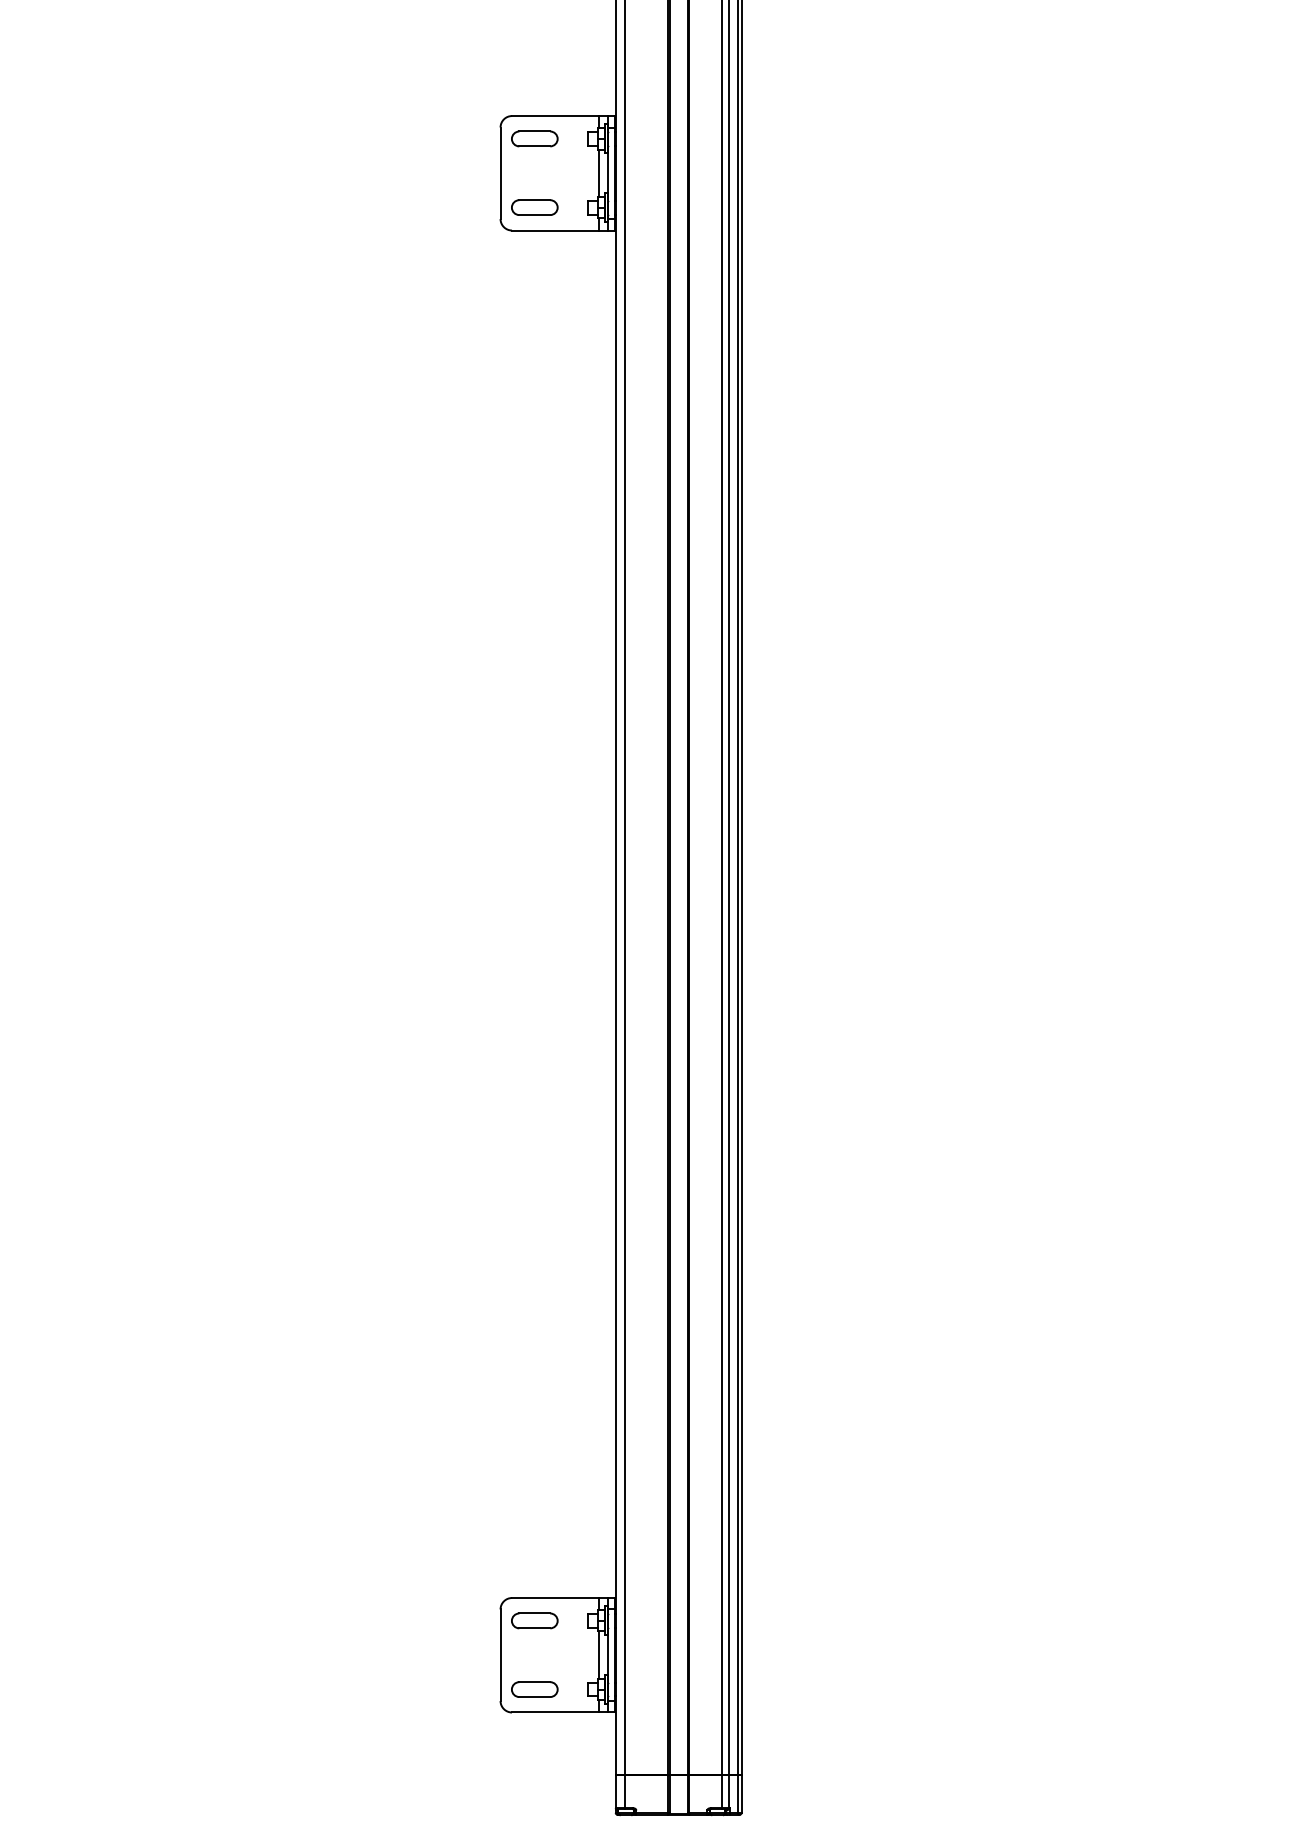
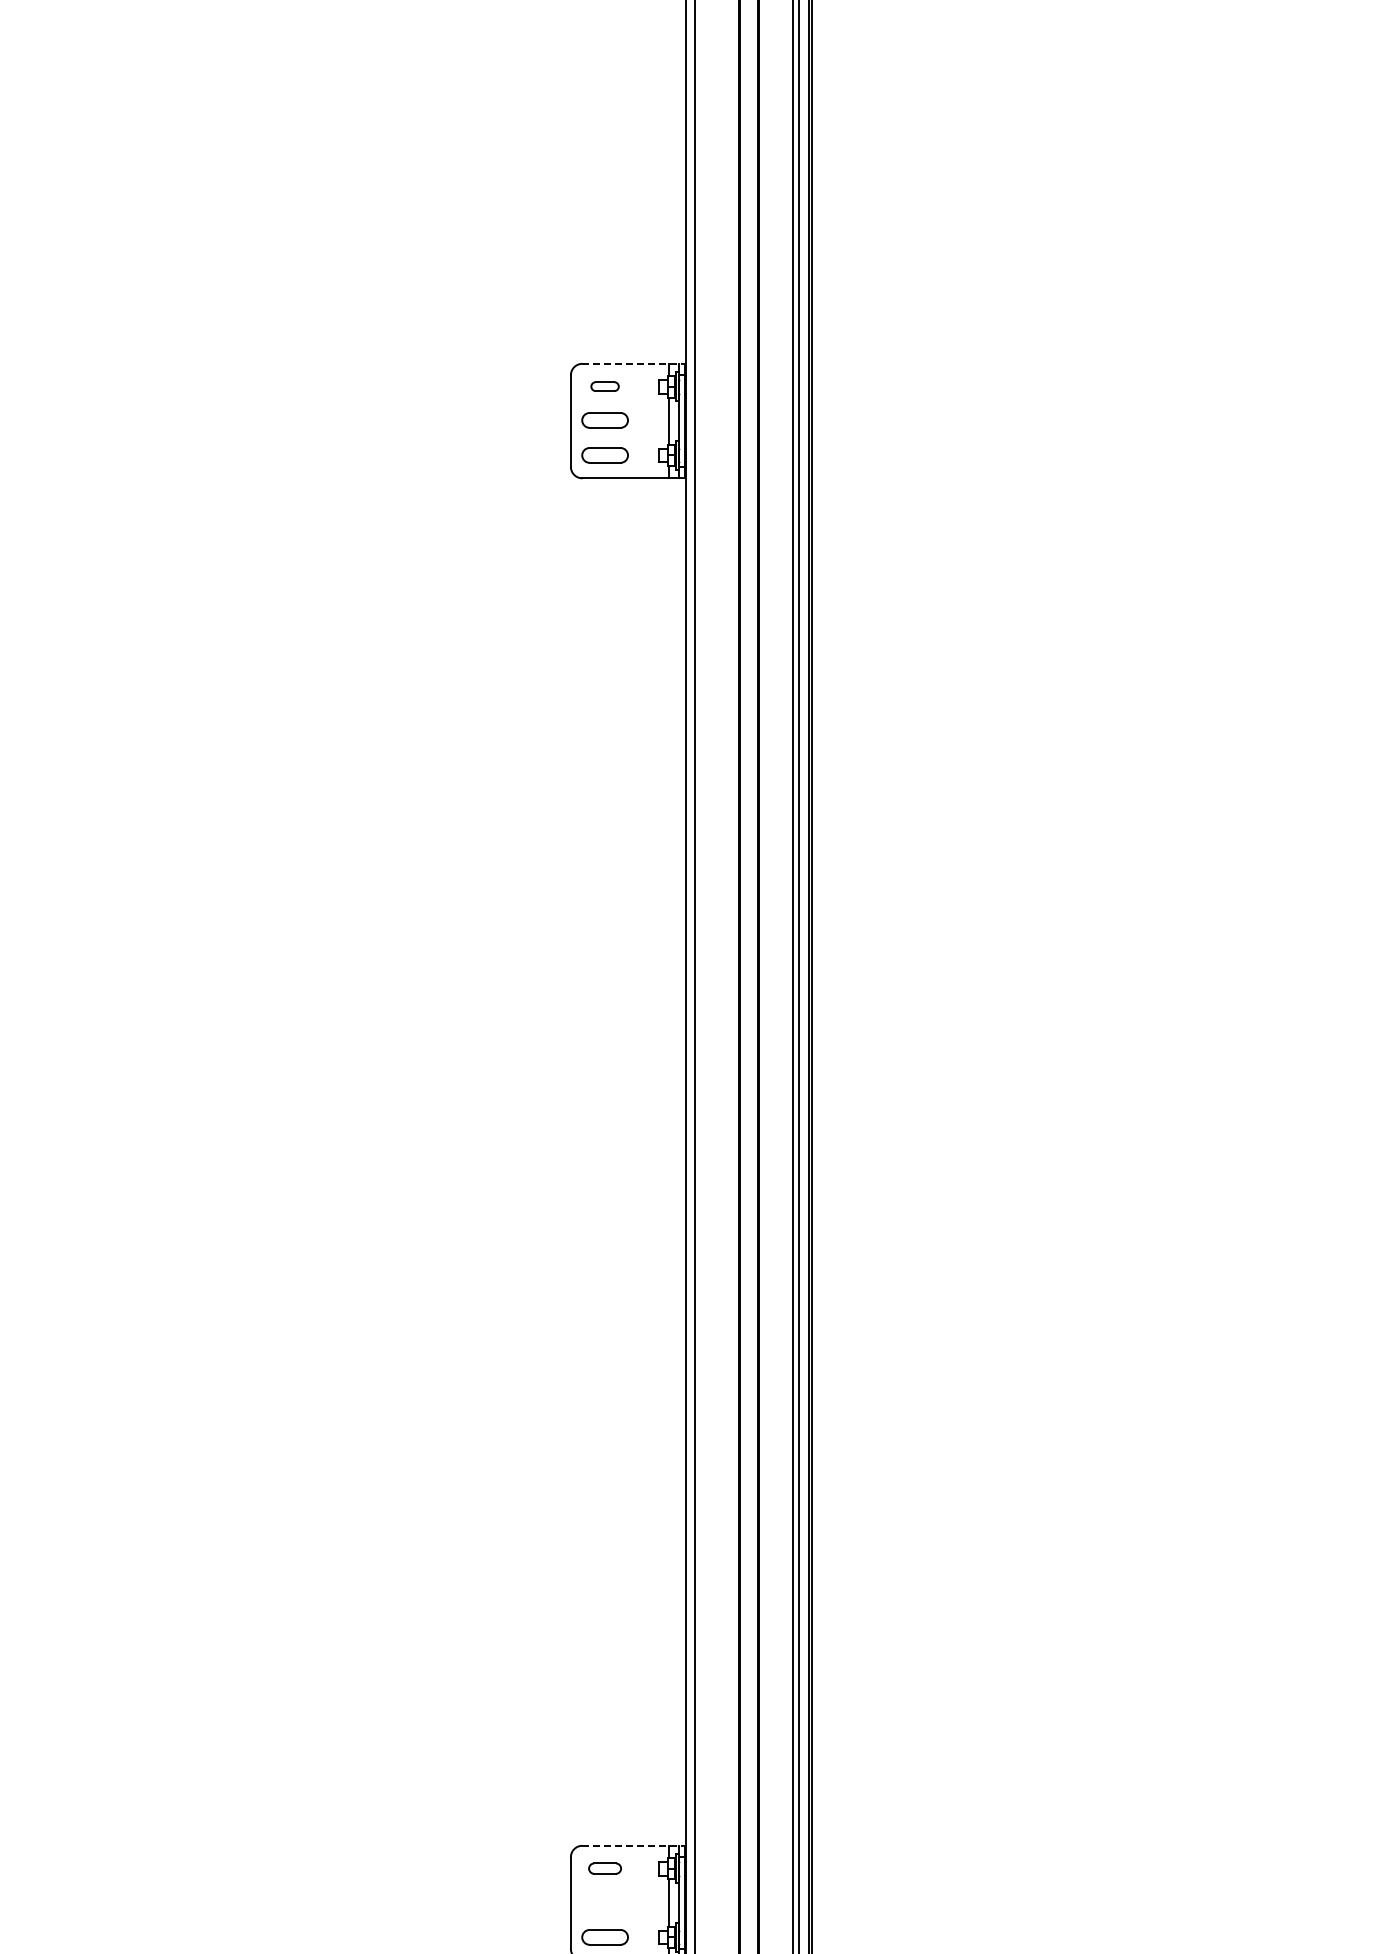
line: (563, 115) -> (633, 363), solid -> dashed
part: (534, 138) -> (604, 386), size x0.6
part: (534, 172) -> (604, 420), added
line: (563, 1597) -> (633, 1845), solid -> dashed
part: (534, 1620) -> (604, 1868), size x0.7

